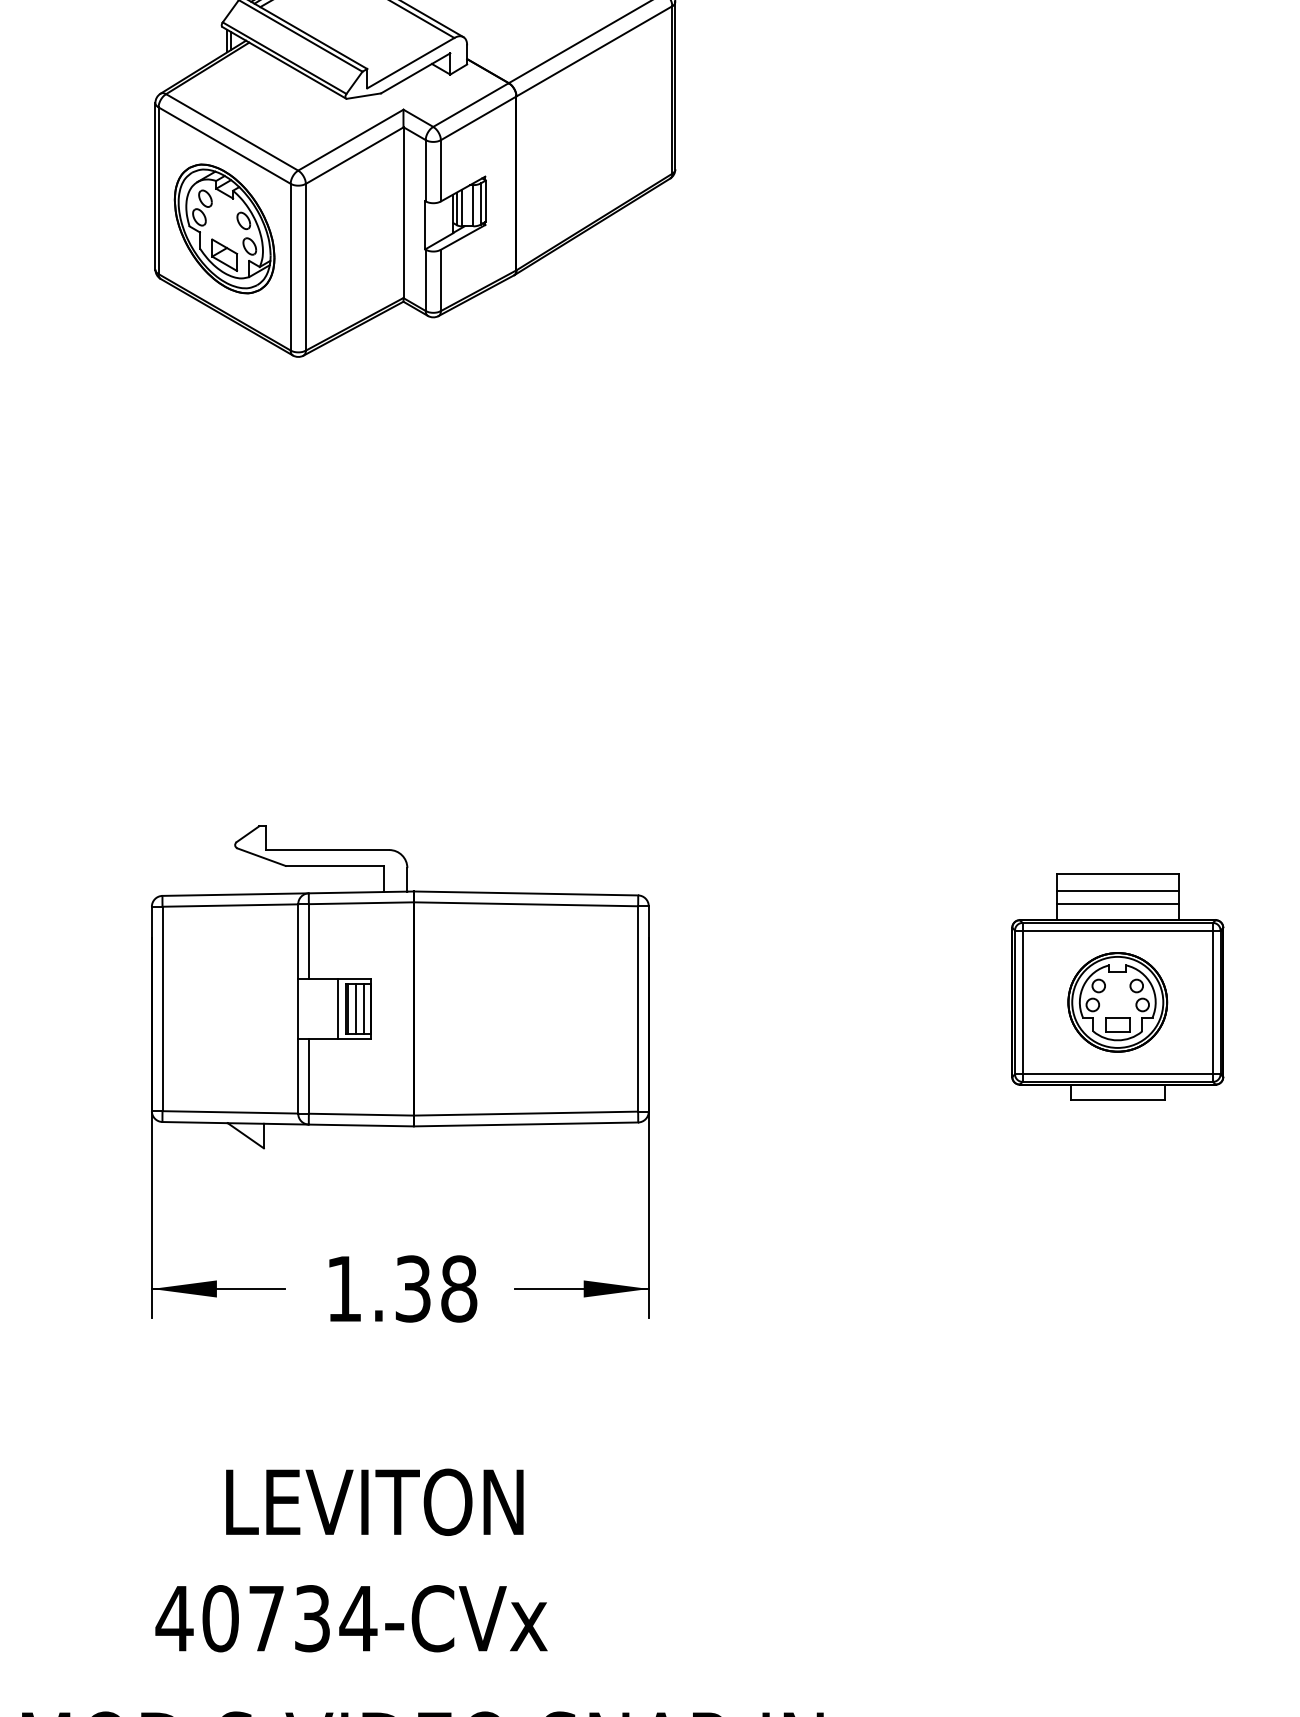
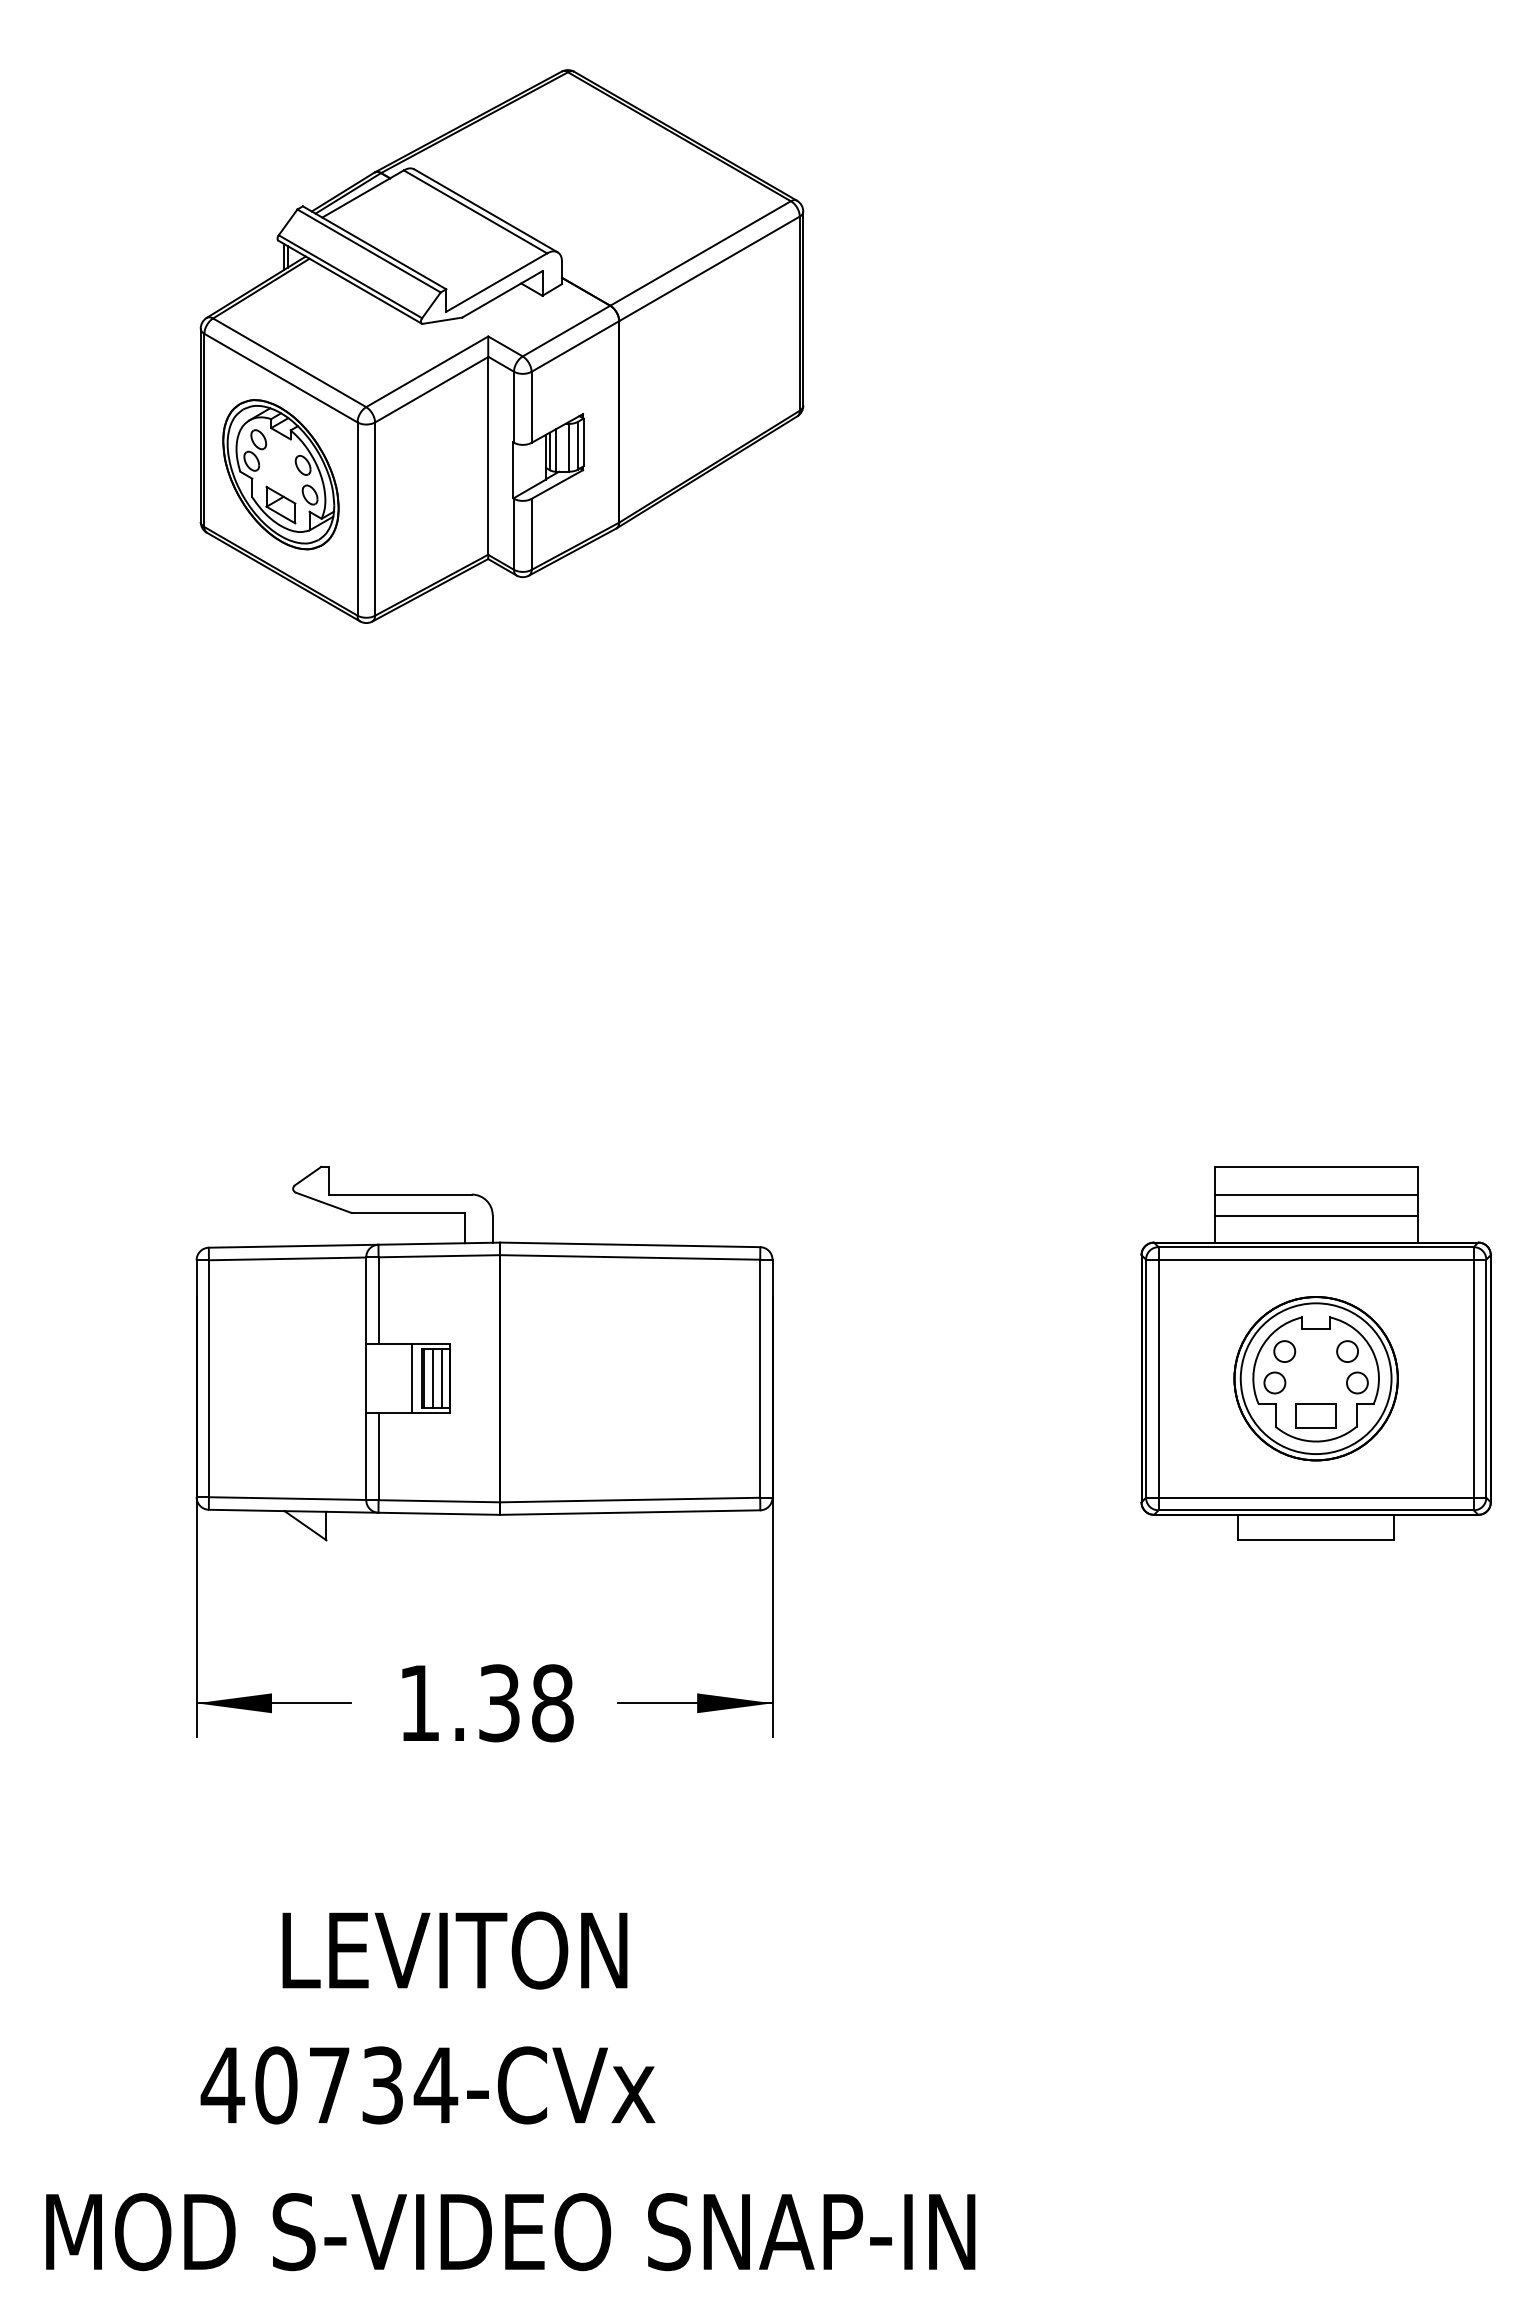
part: (1117, 987) -> (1315, 1353), size x1.43

